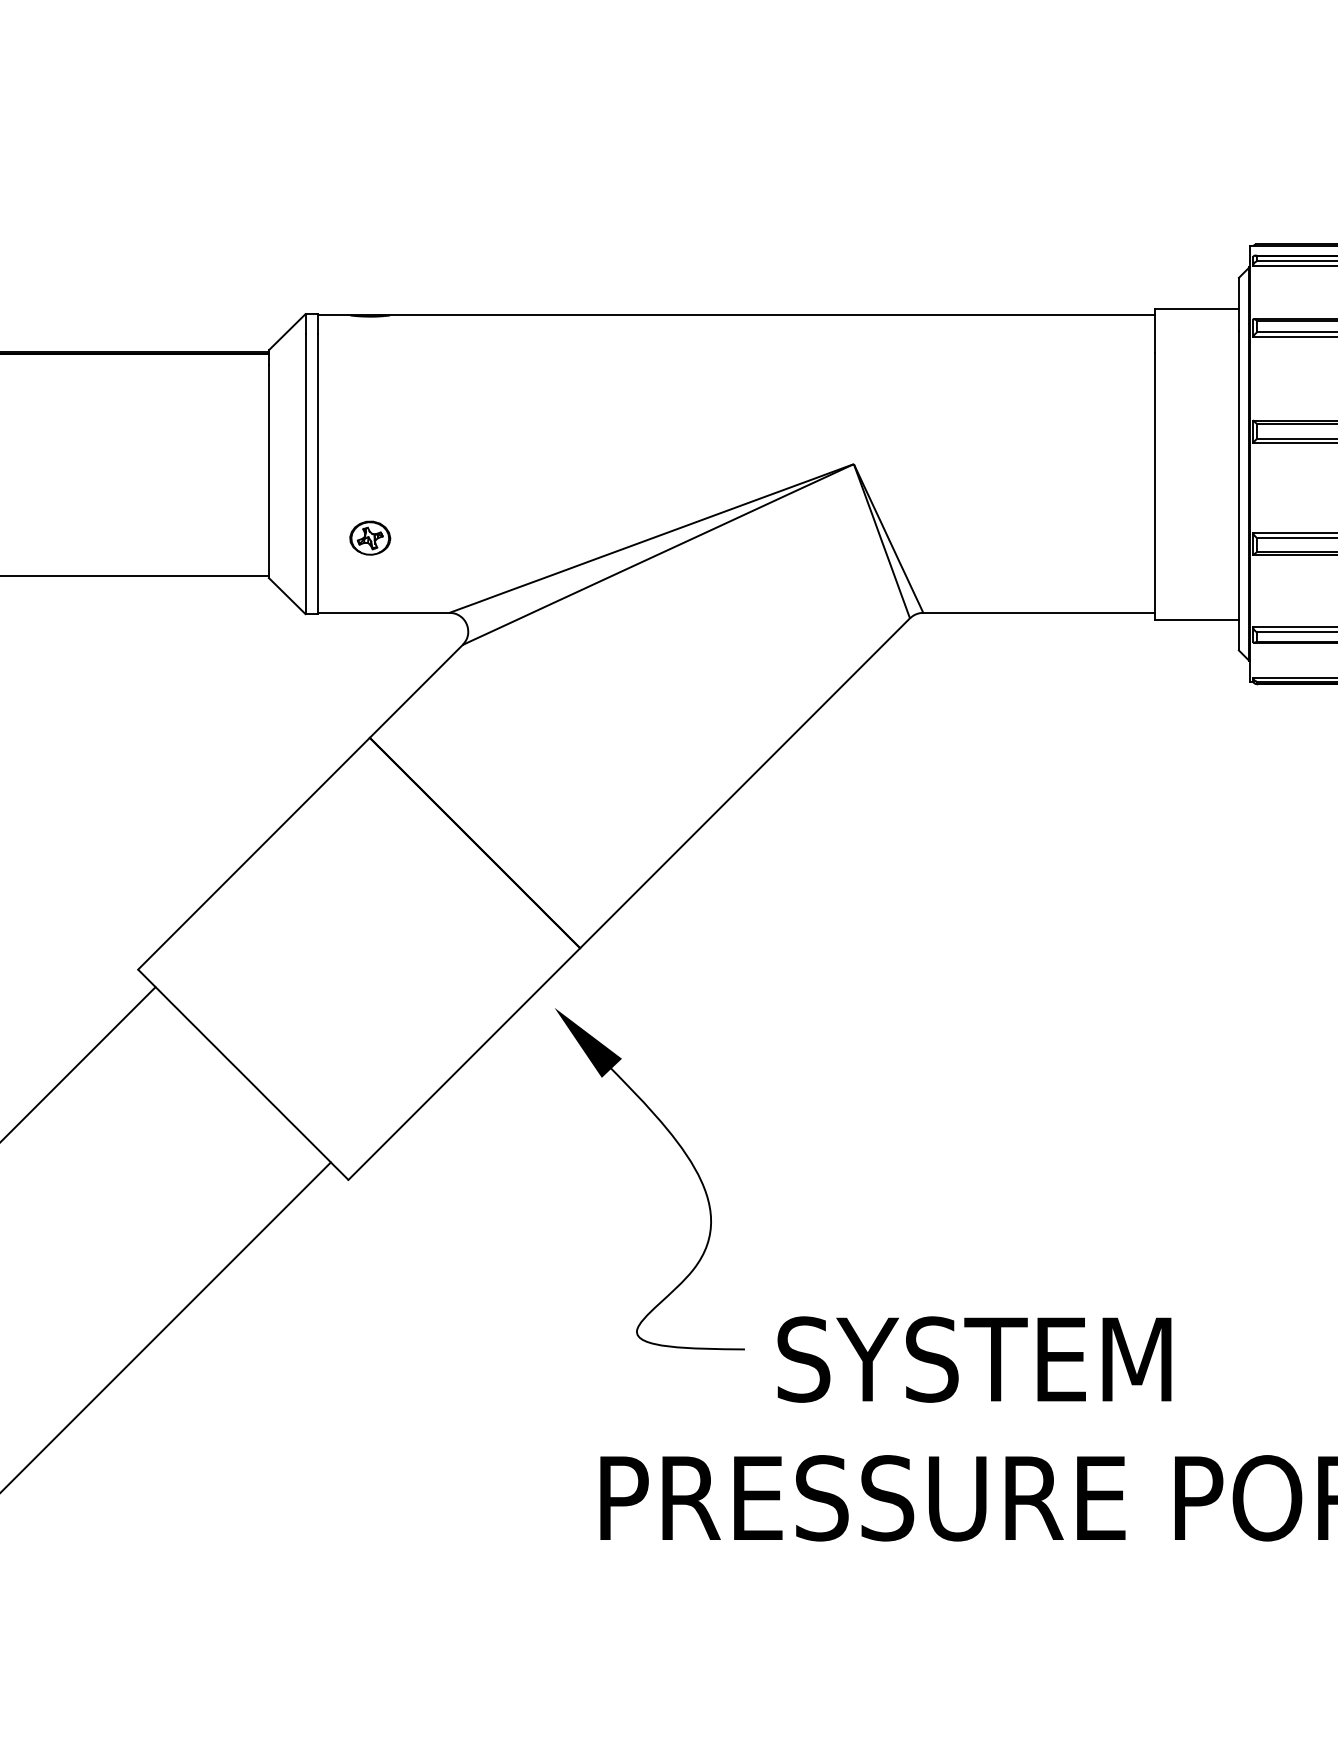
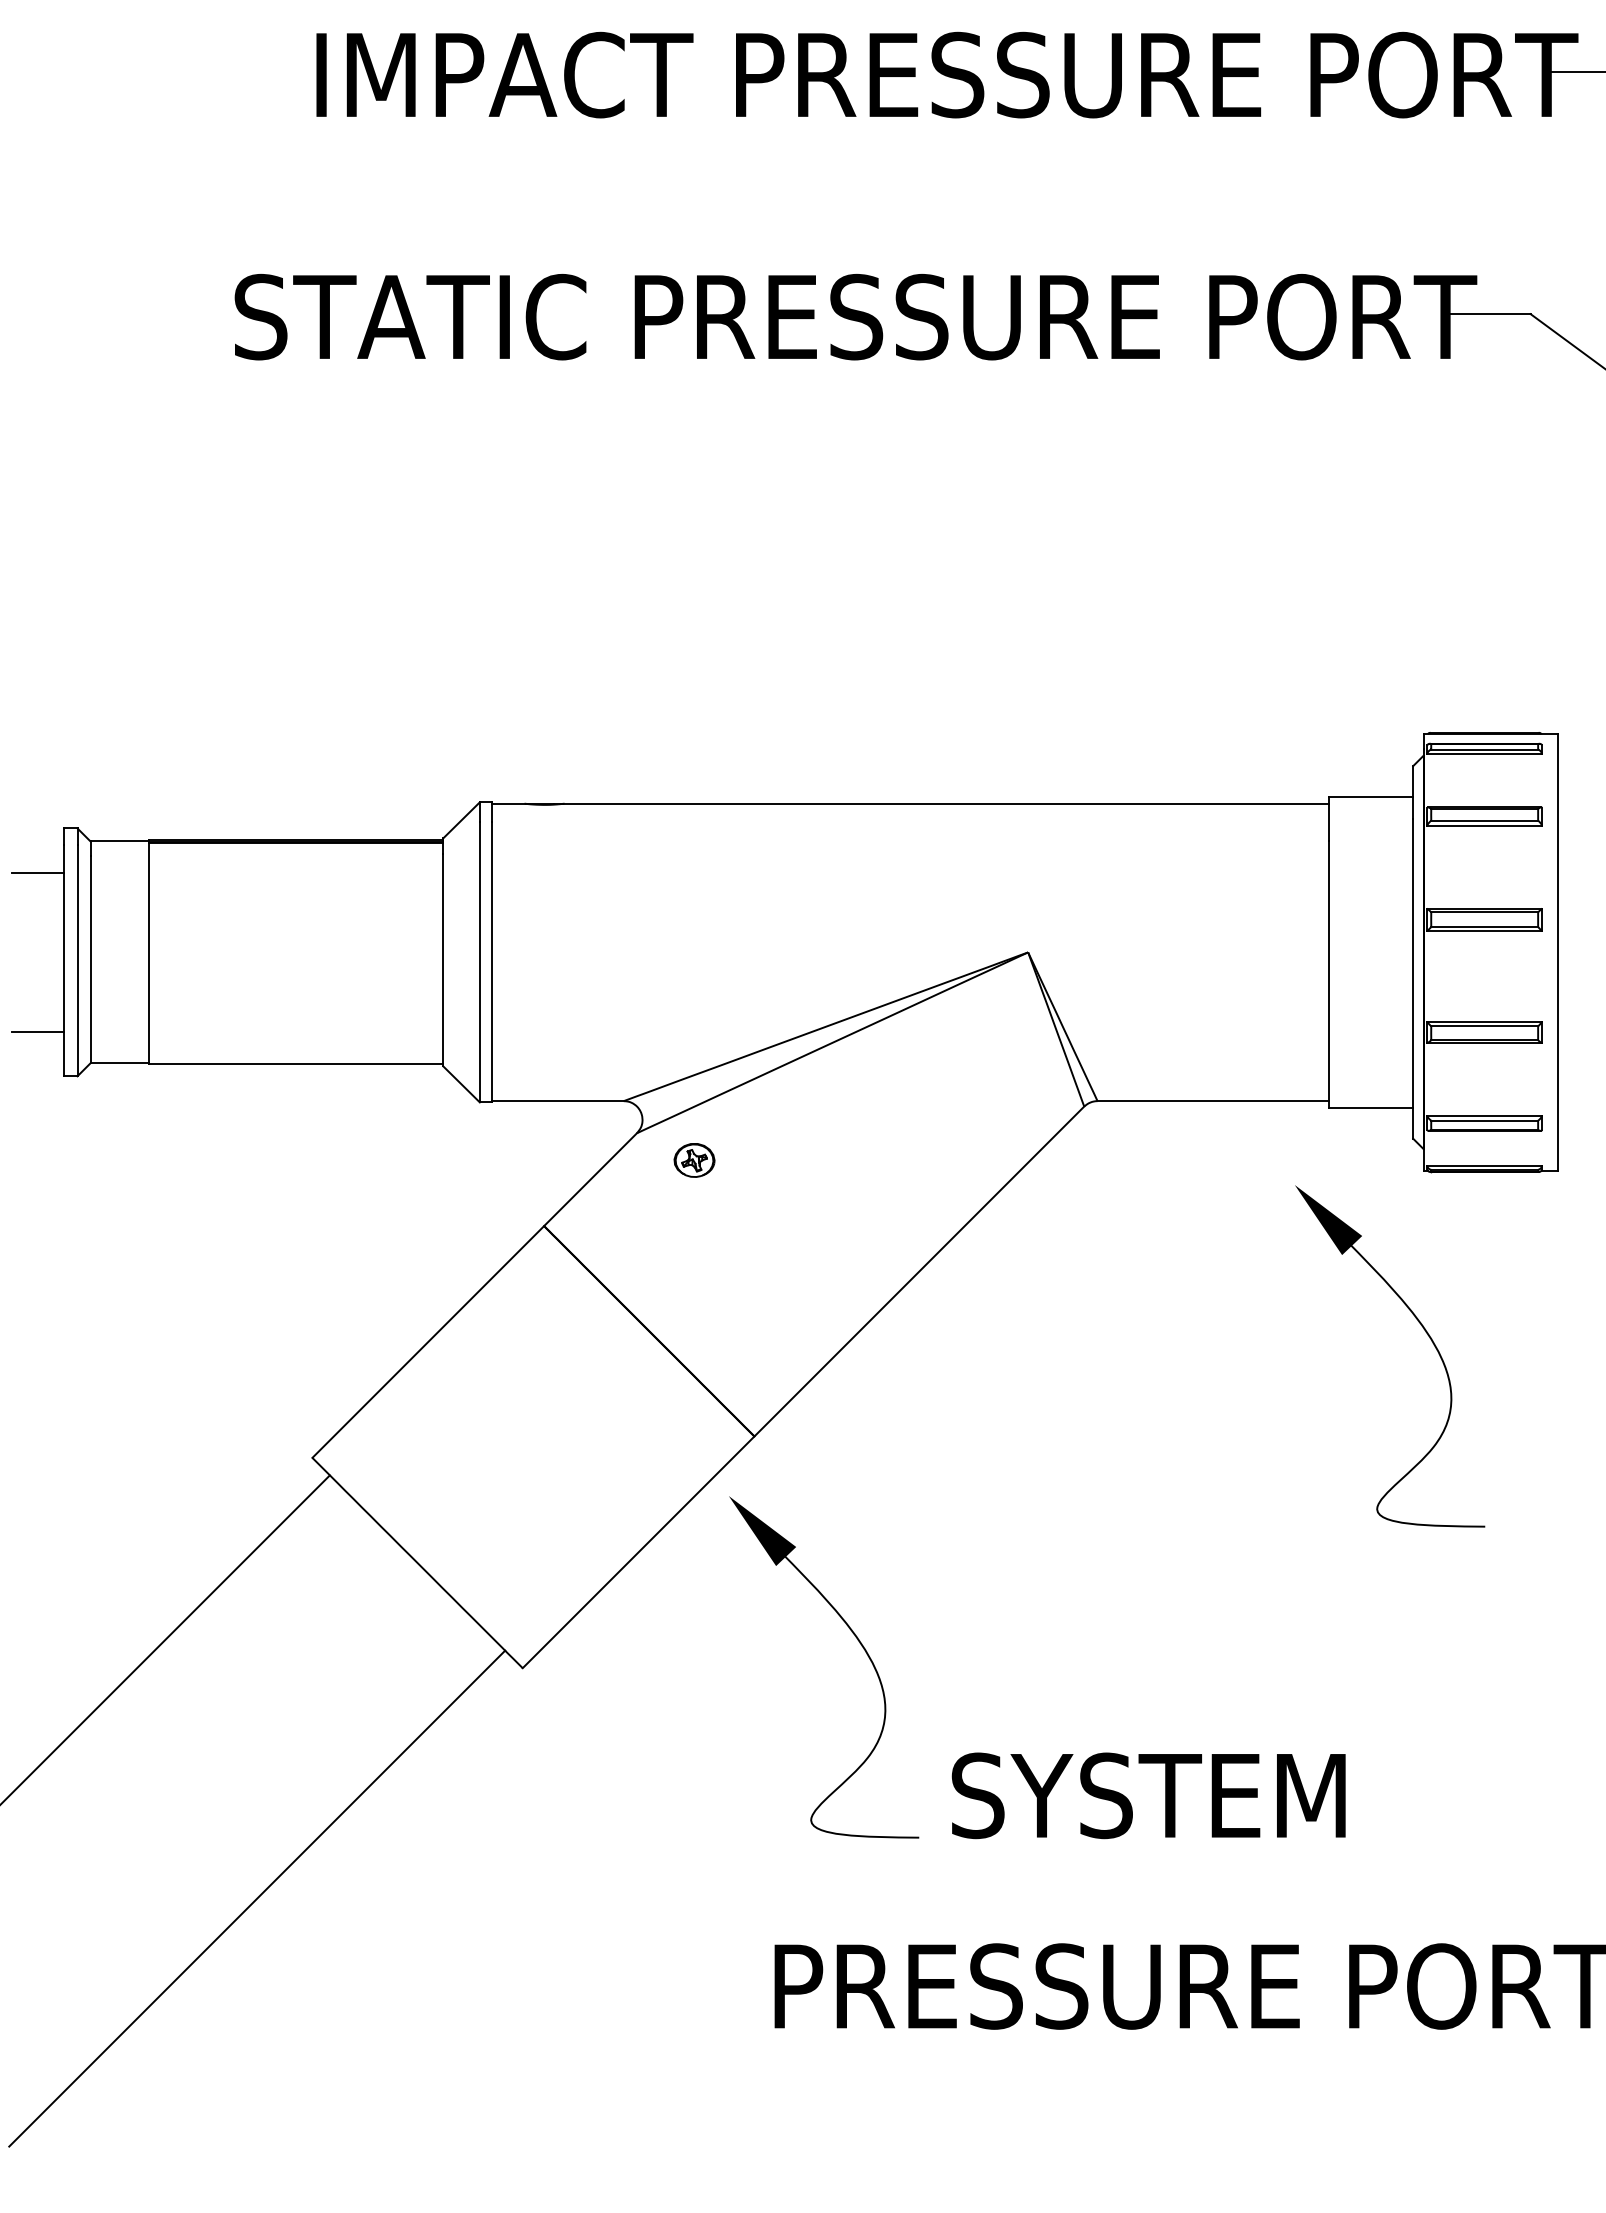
part: (370, 538) -> (694, 1160), moved
part: (1251, 844) -> (1425, 1332), added
text: (974, 1359) -> (1148, 1795), moved

